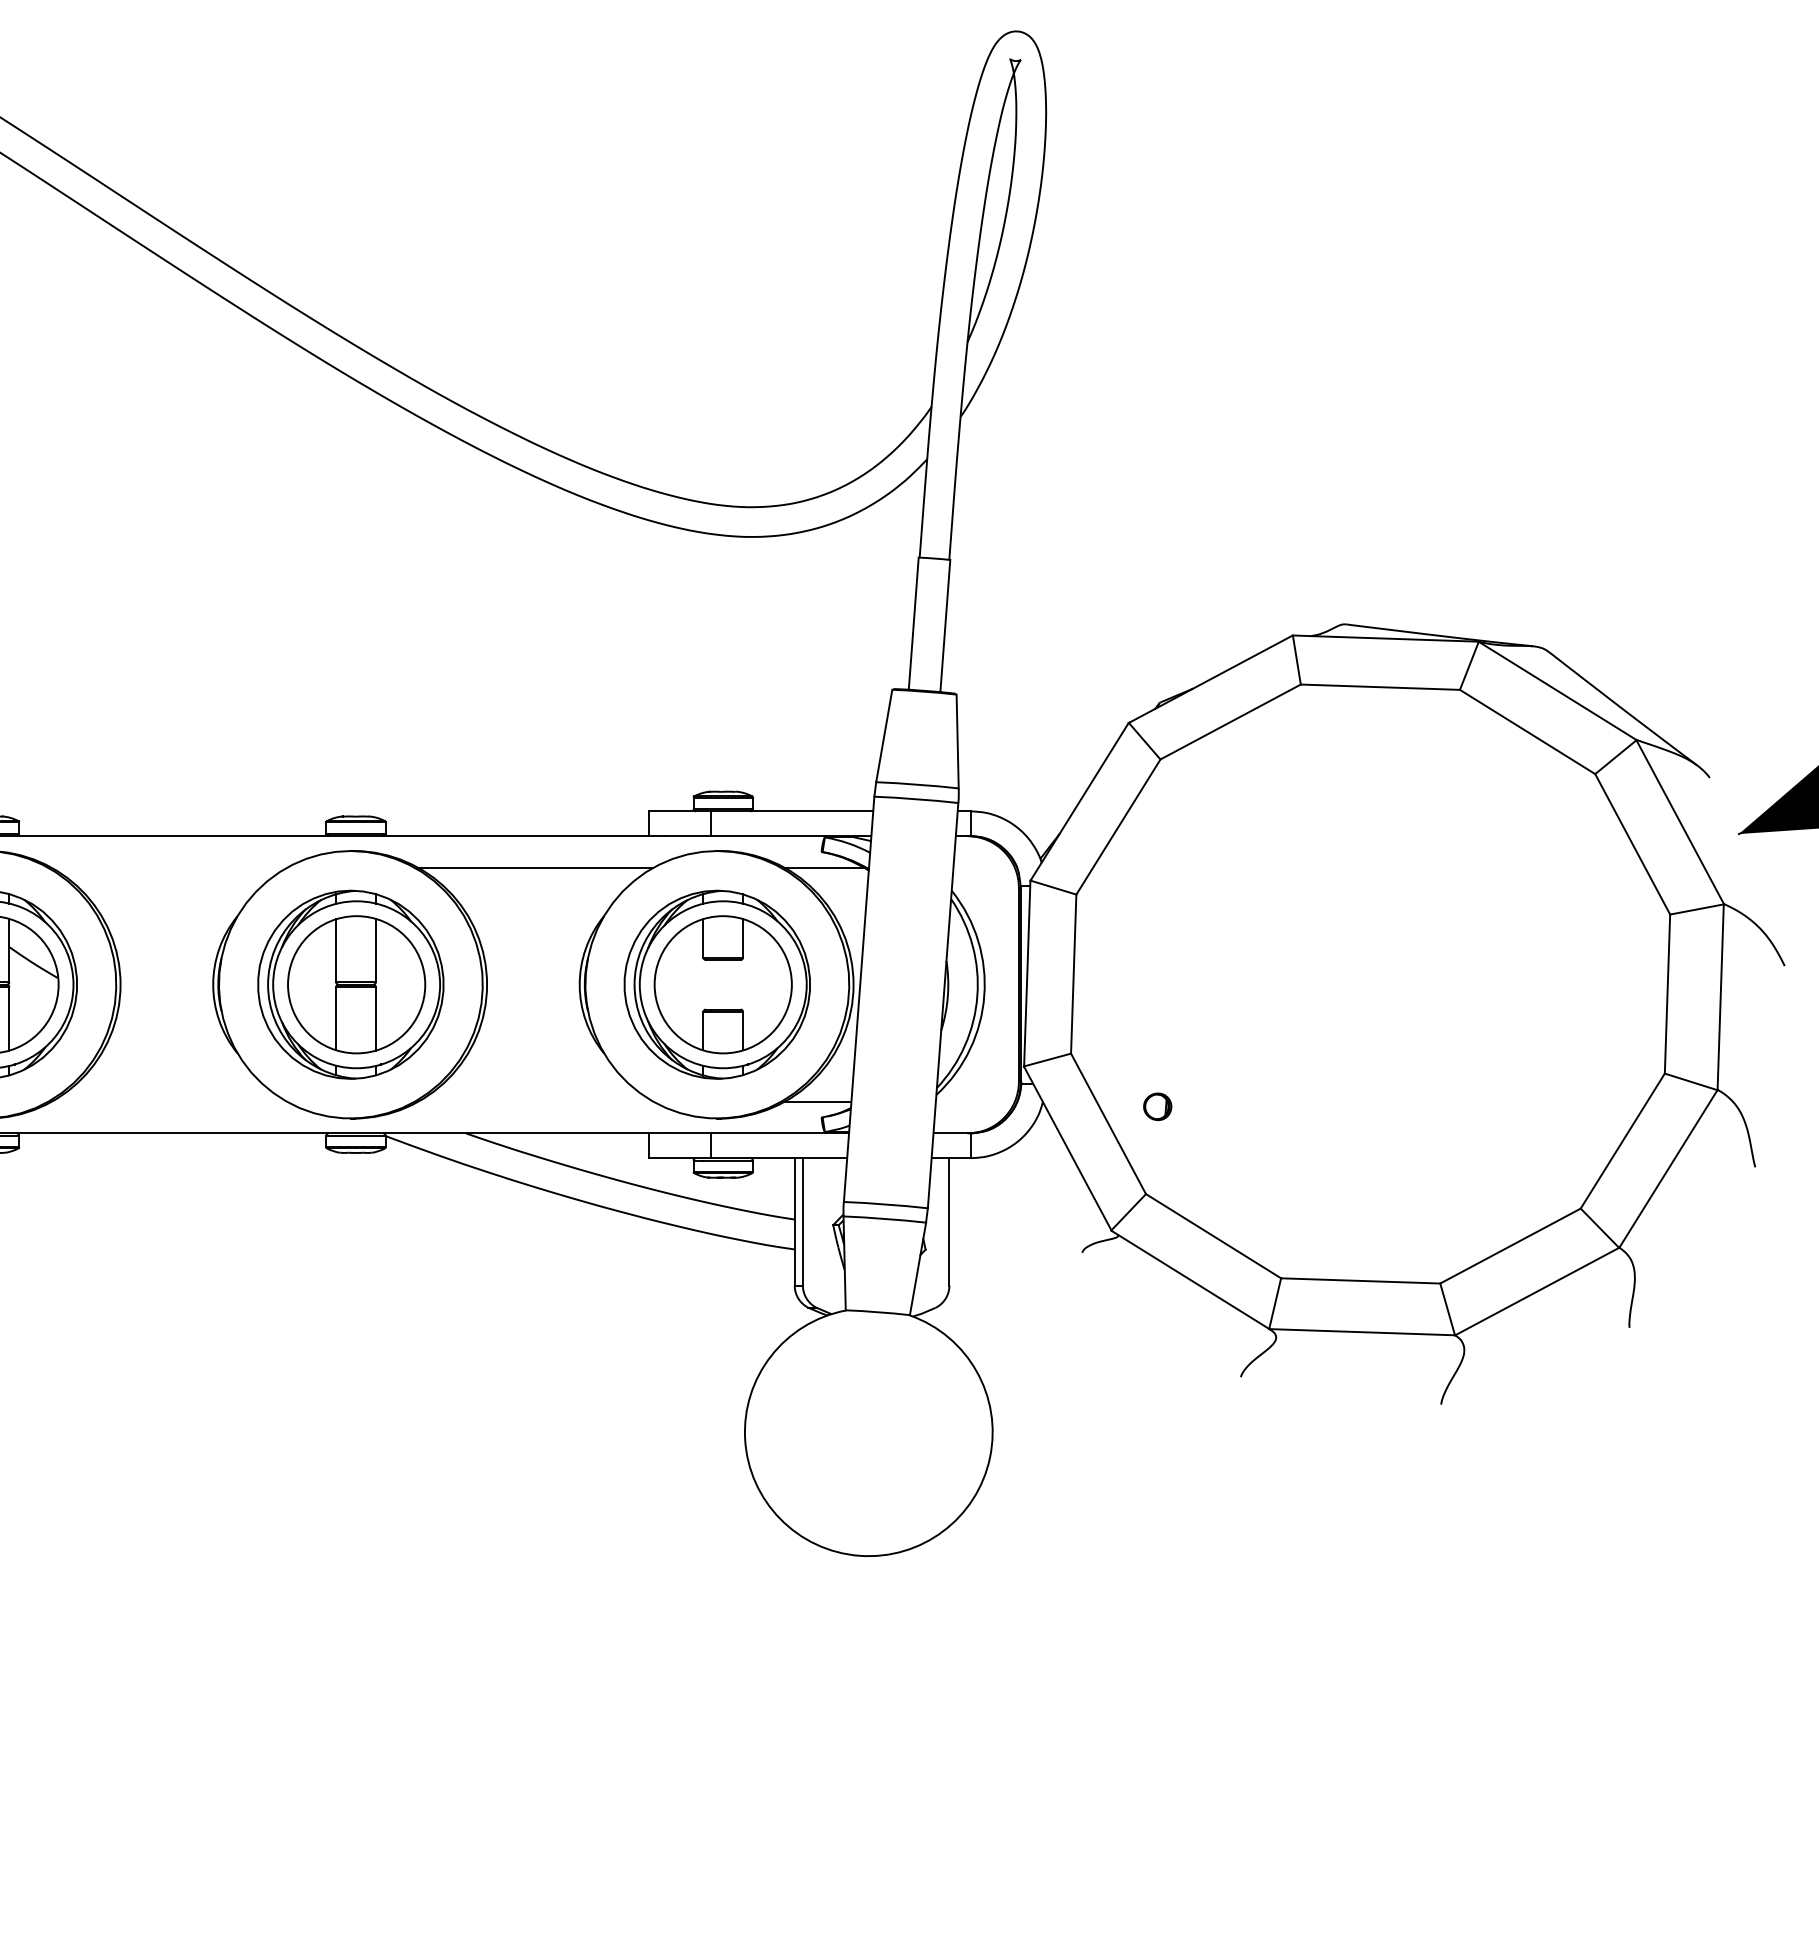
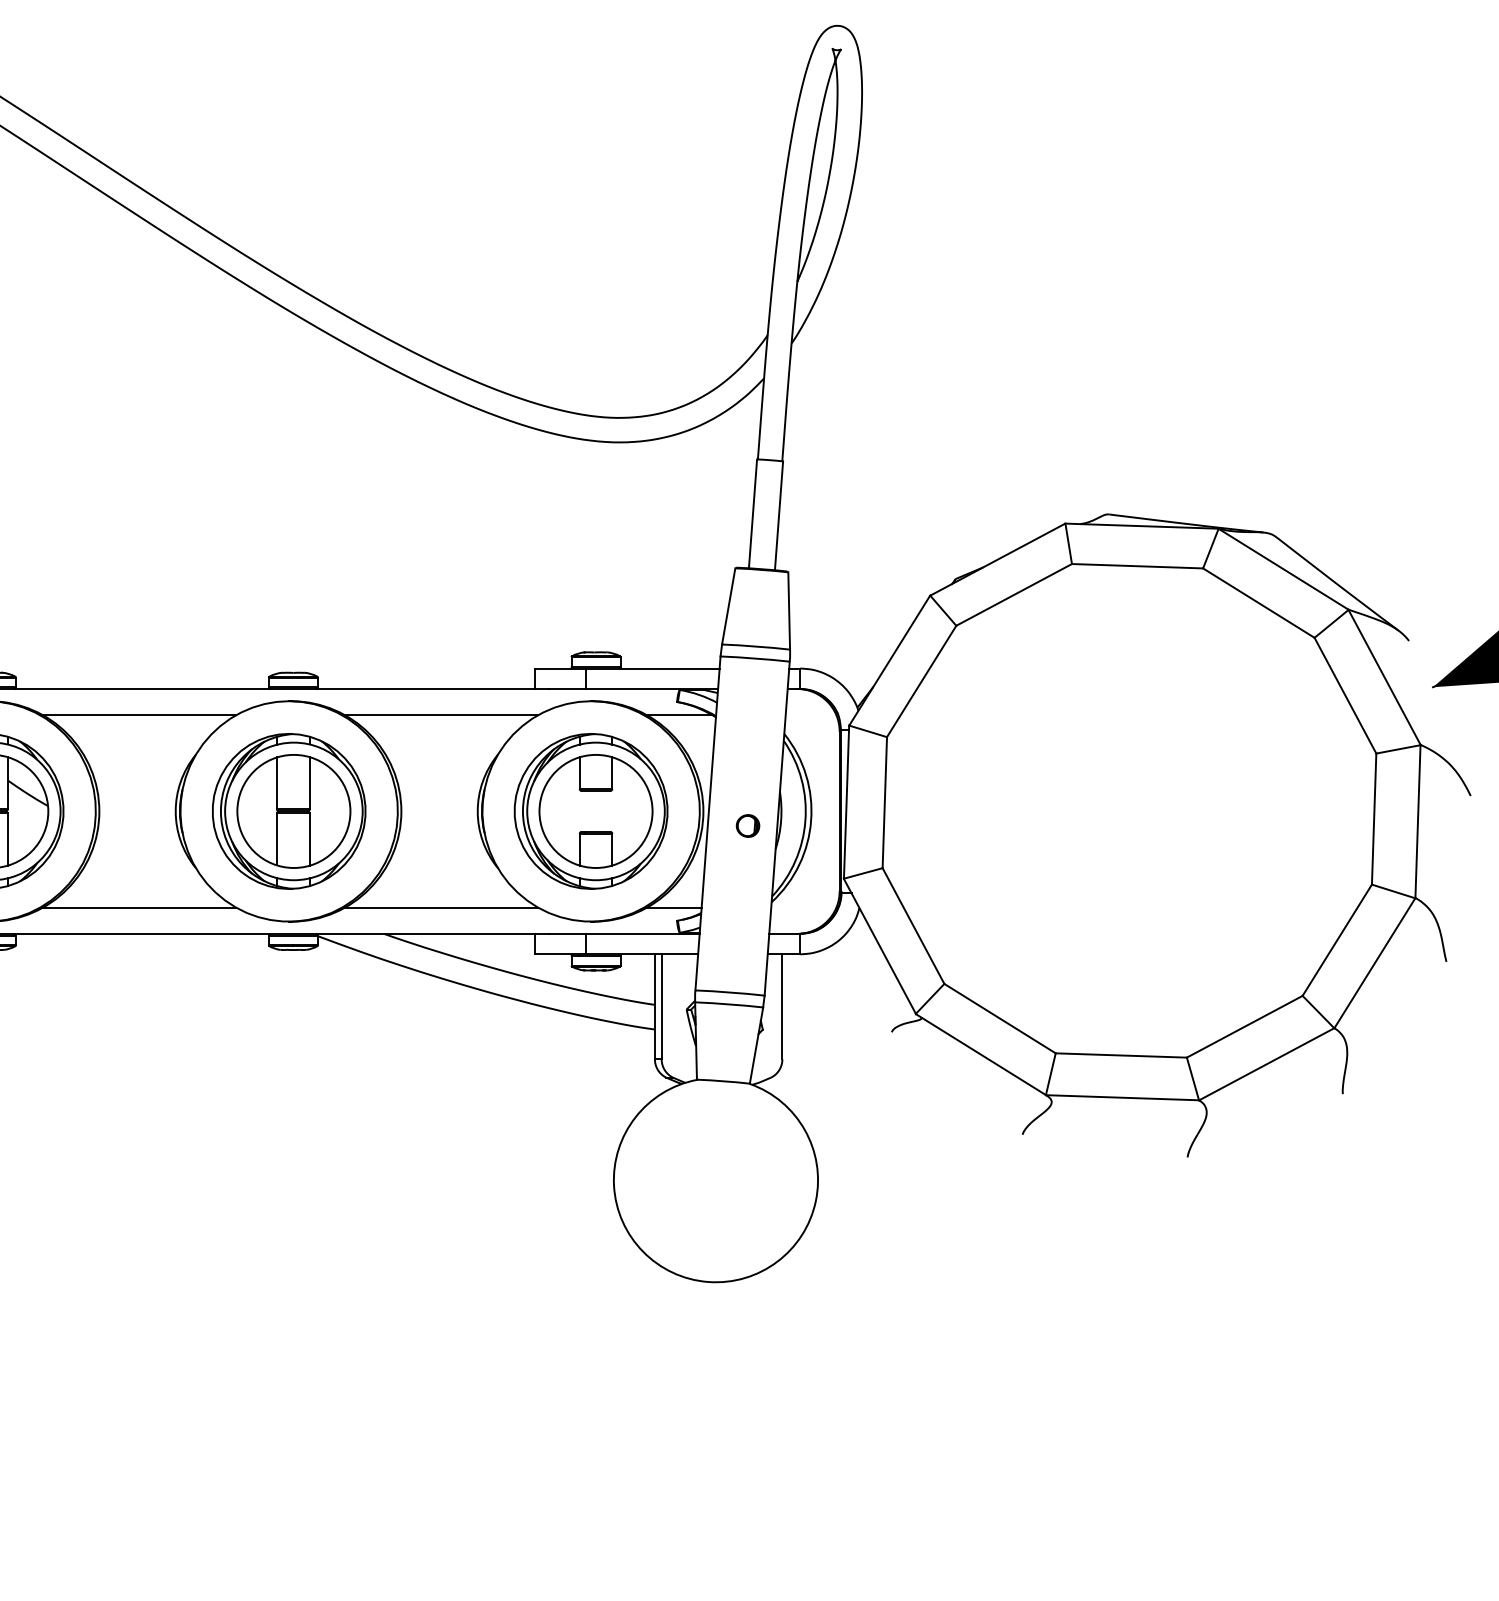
line: (169, 868) -> (139, 715), added
line: (169, 1101) -> (139, 907), added
line: (535, 1101) -> (441, 907), added
part: (1157, 1106) -> (747, 825), moved

